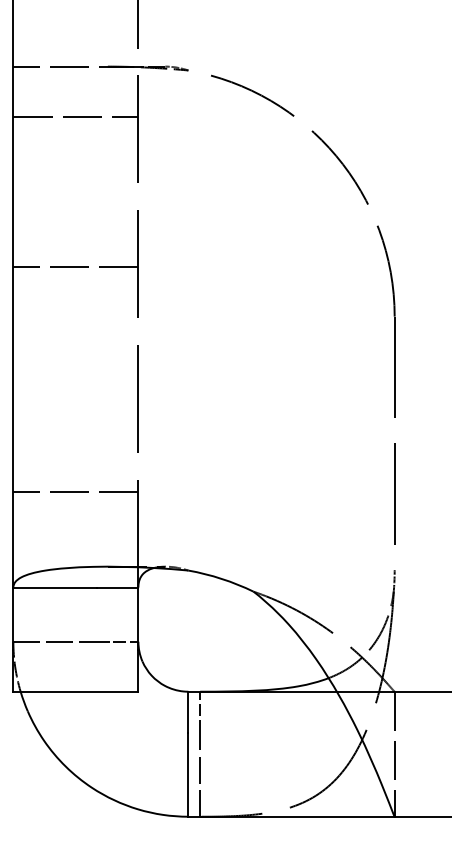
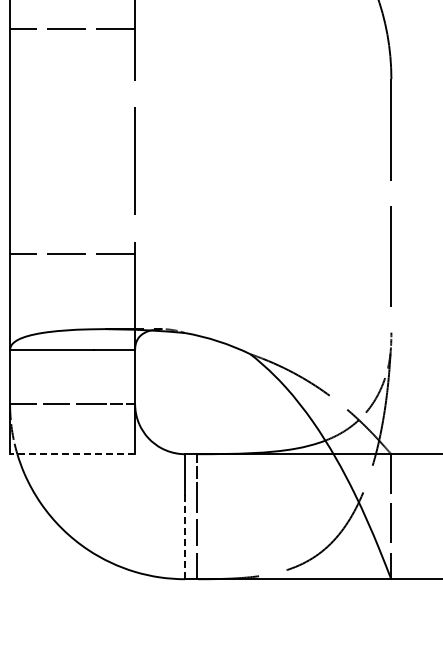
line: (75, 691) -> (72, 453), solid -> dashed
line: (188, 774) -> (185, 536), solid -> dashed

